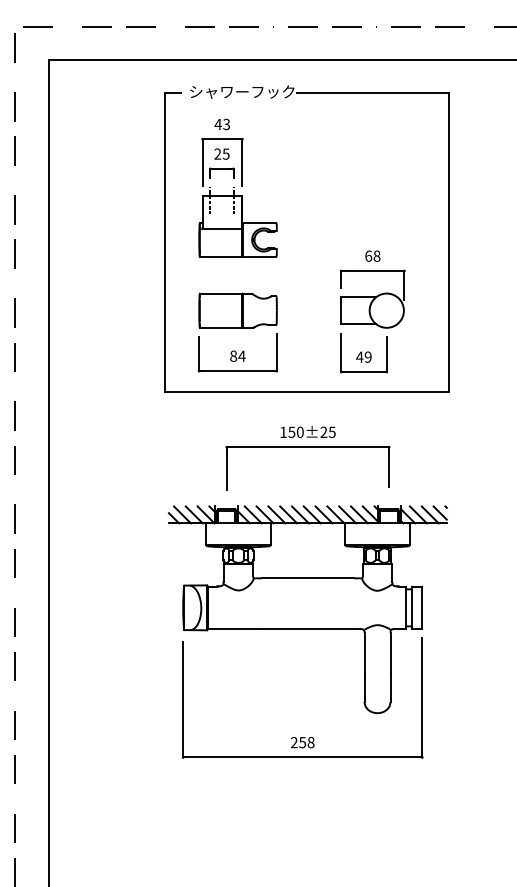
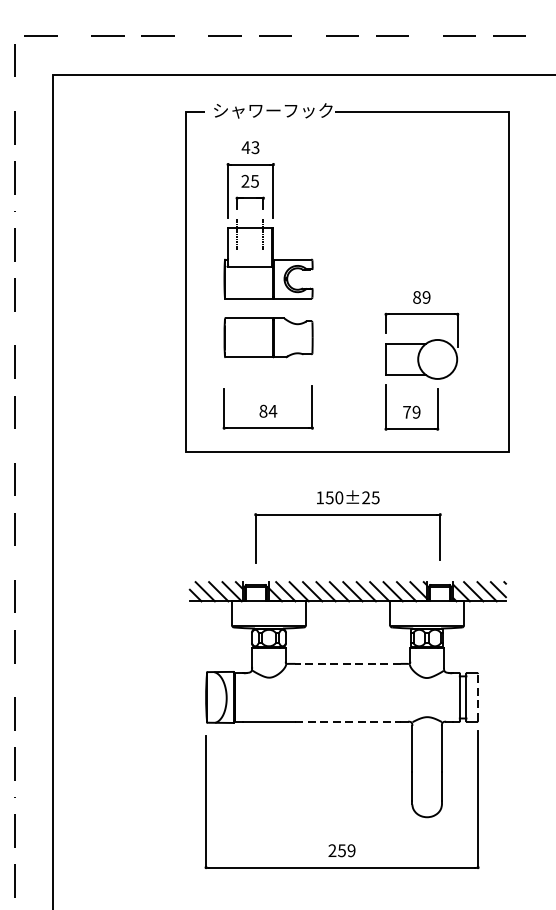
text: (372, 255) -> (421, 296), 68 -> 89
part: (237, 310) -> (267, 337), moved
text: (359, 356) -> (406, 411), 49 -> 79
line: (307, 578) -> (347, 664), solid -> dashed
line: (422, 607) -> (478, 697), solid -> dashed
line: (308, 629) -> (348, 722), solid -> dashed
text: (310, 742) -> (350, 850), 258 -> 259

